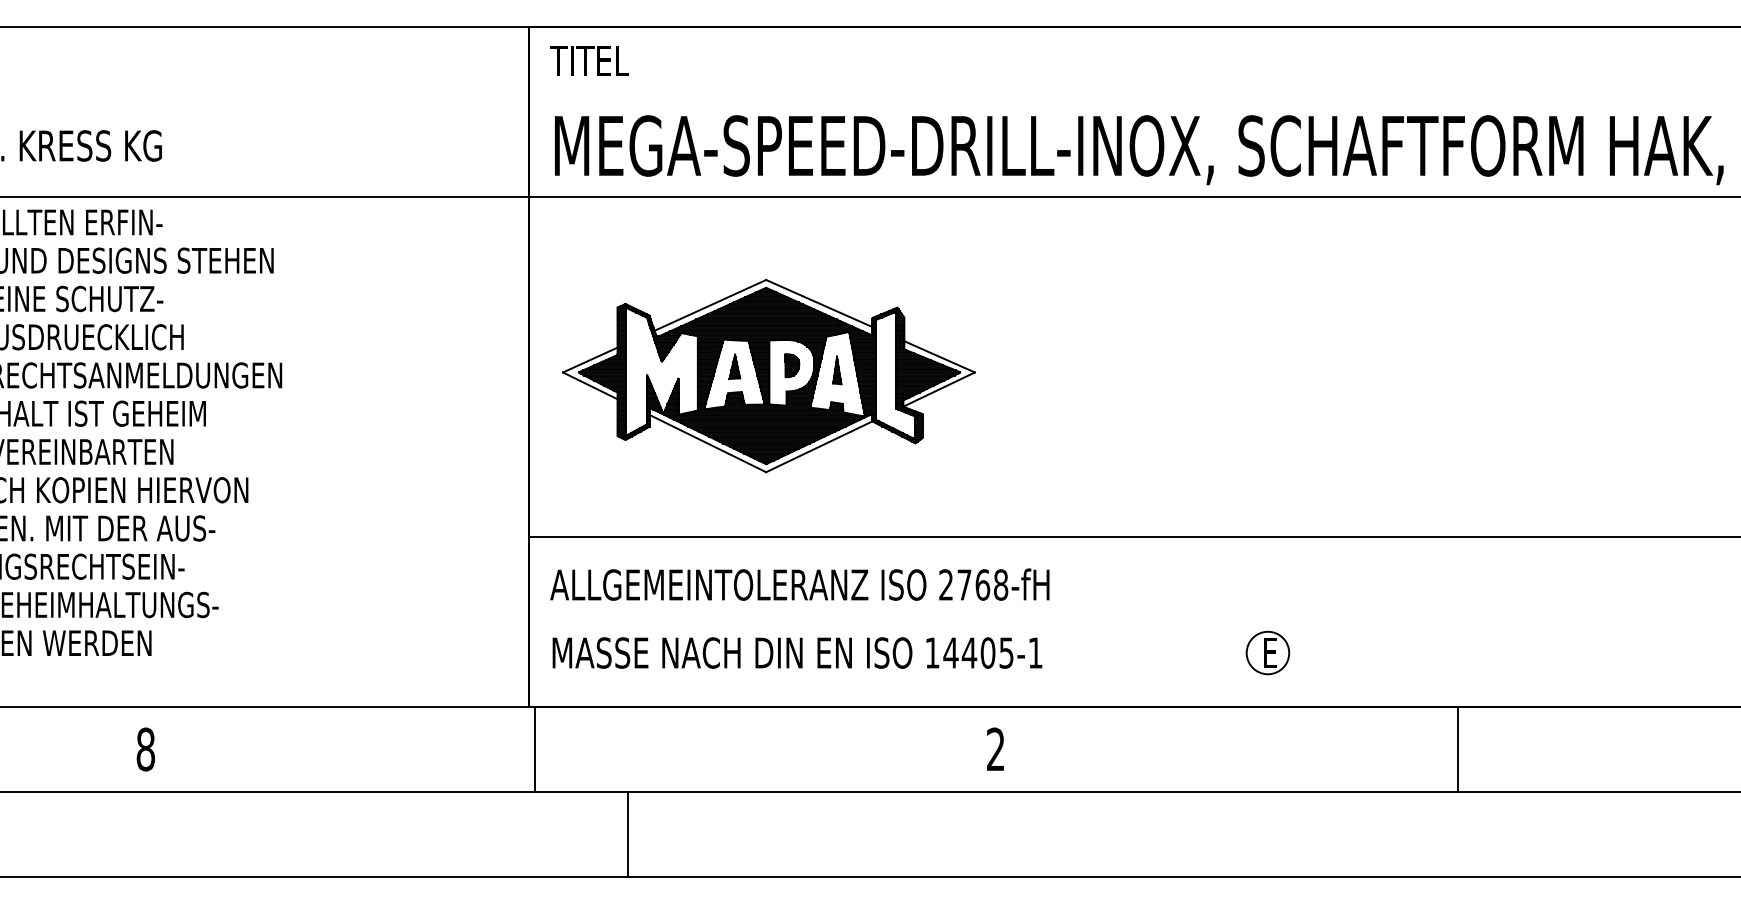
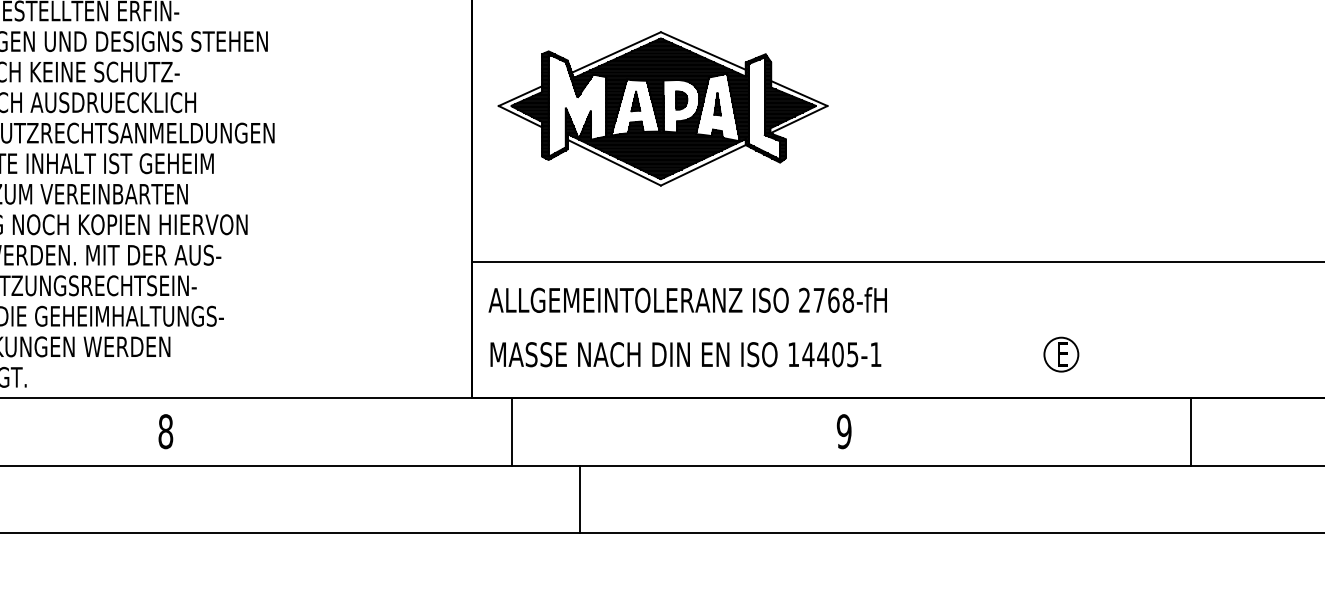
part: (768, 375) -> (662, 108), moved
line: (535, 749) -> (512, 431), moved
text: (995, 749) -> (843, 431), 2 -> 9
line: (1458, 749) -> (1191, 431), moved
line: (628, 834) -> (580, 499), moved

